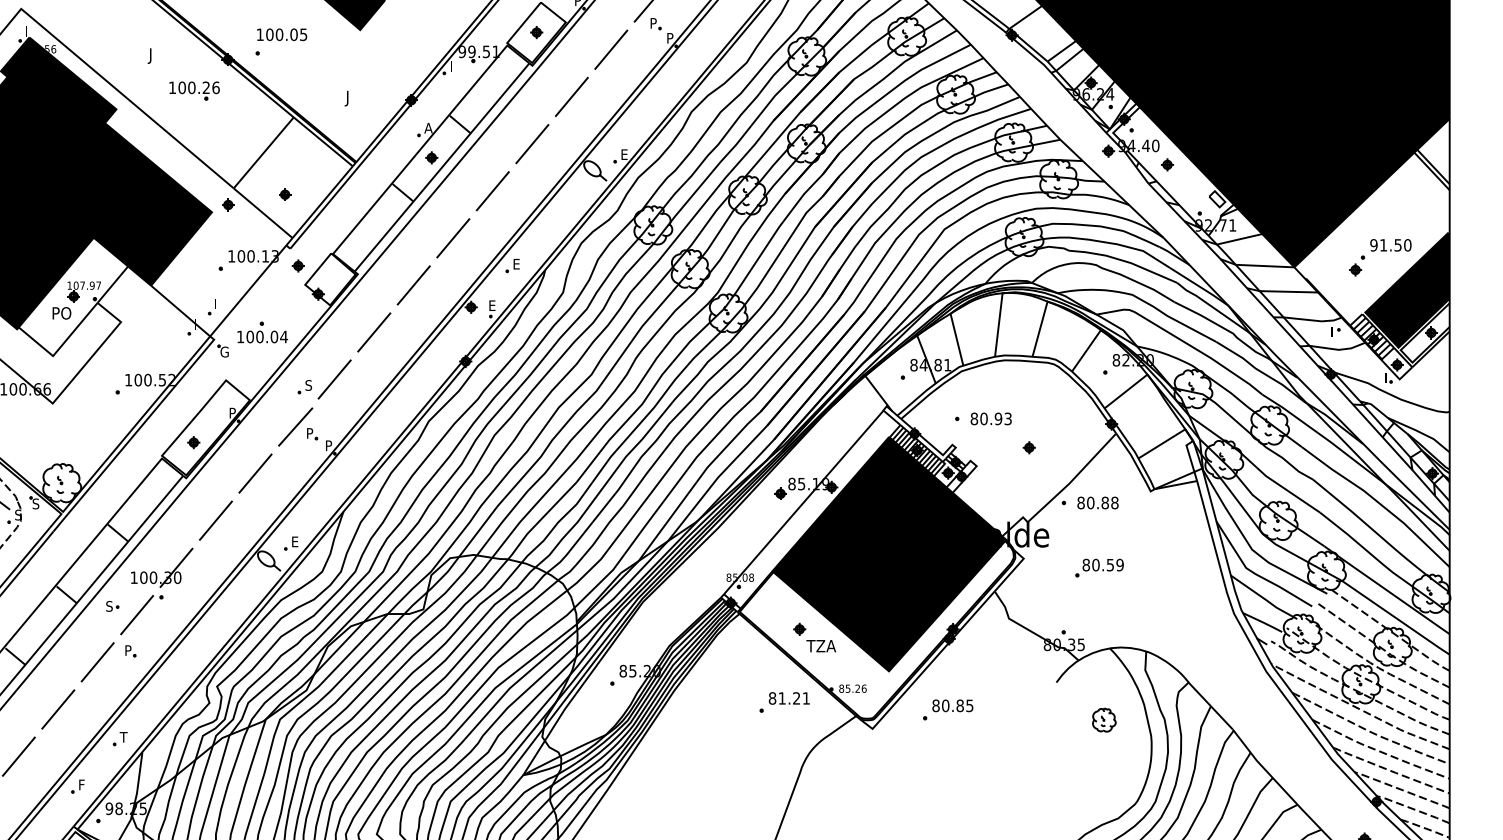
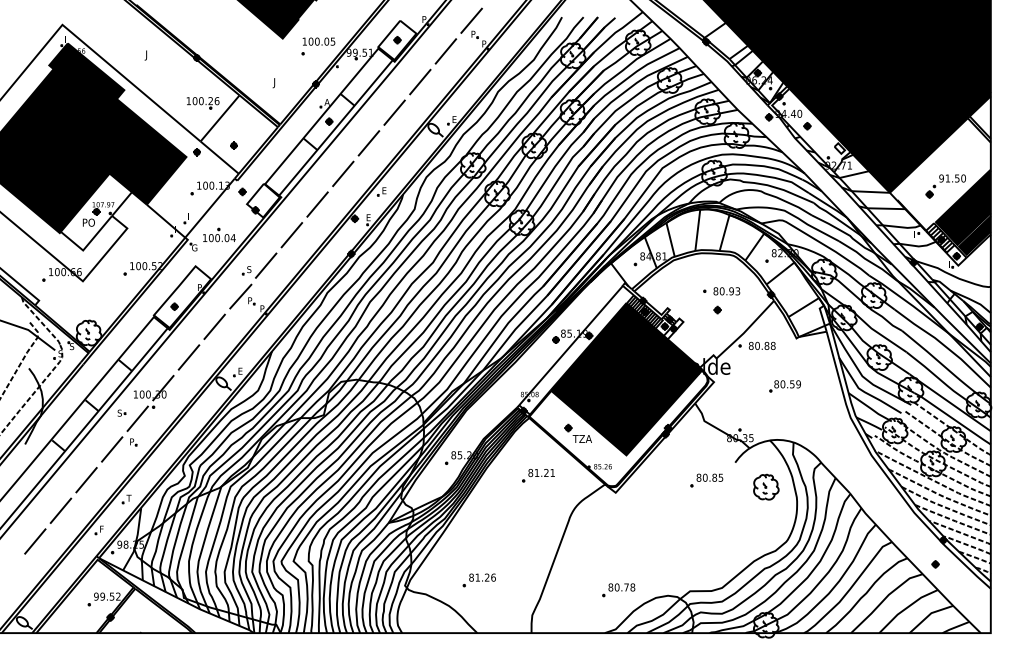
part: (281, 42) -> (318, 46), moved
part: (195, 91) -> (203, 103), moved
fill: (1424, 333) -> (974, 235), added
part: (982, 419) -> (721, 291), moved
part: (1098, 568) -> (784, 386), moved
part: (784, 702) -> (538, 475), moved
part: (947, 709) -> (706, 480), moved
part: (1104, 719) -> (766, 486), size x1.67

